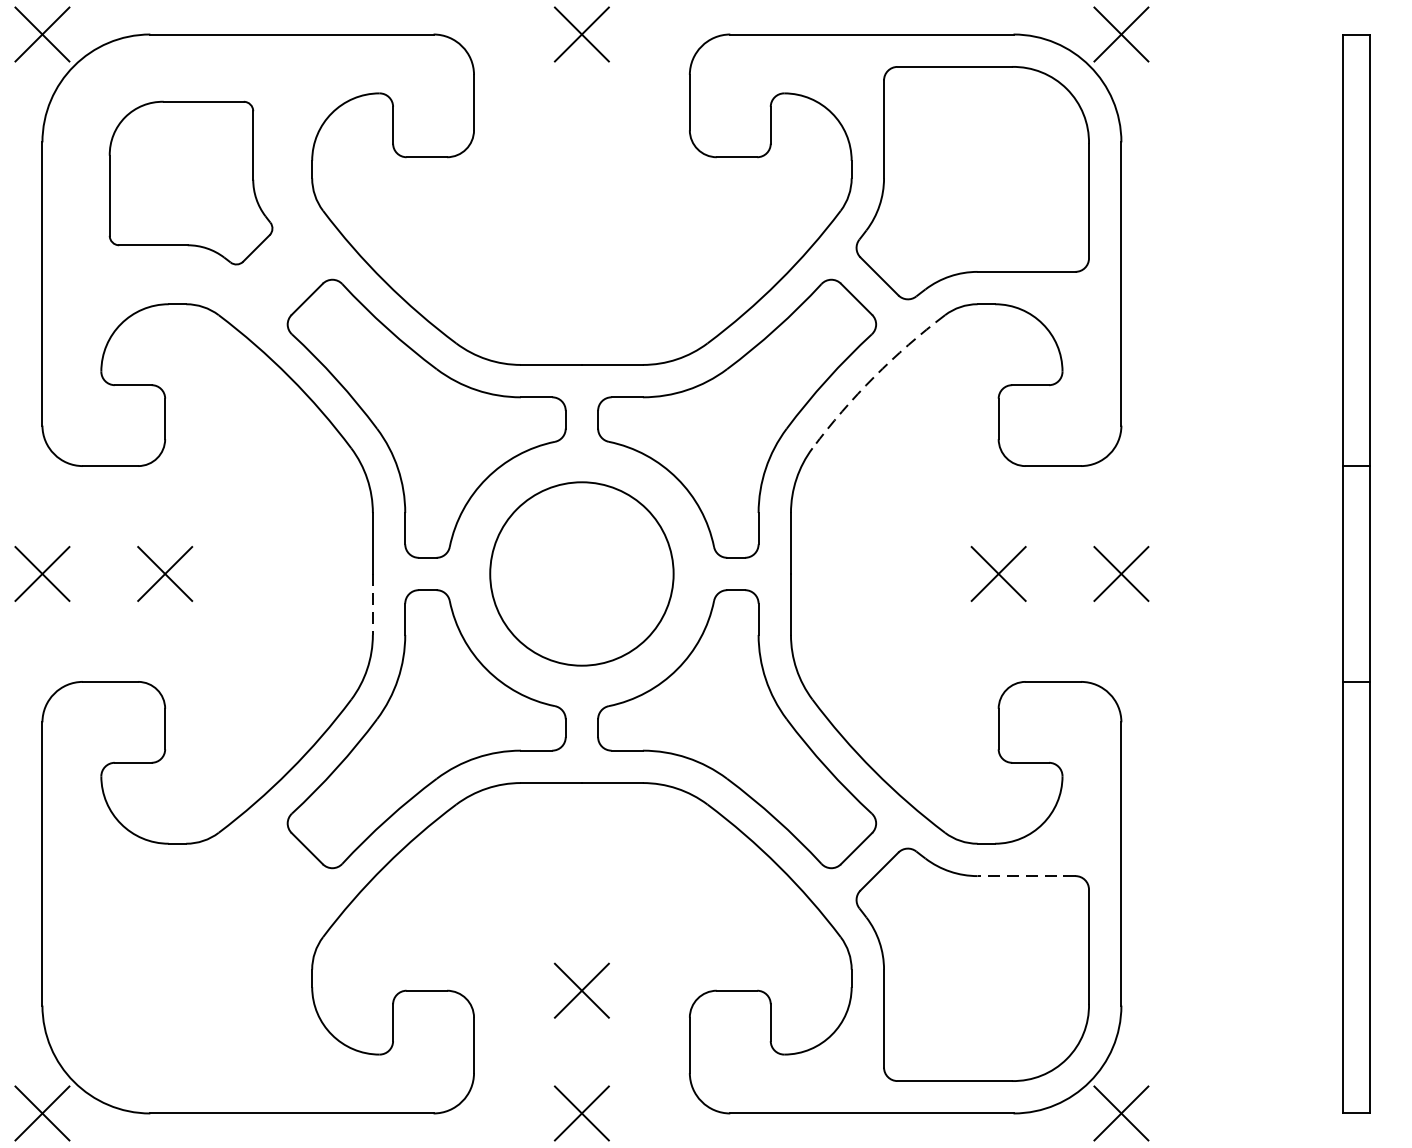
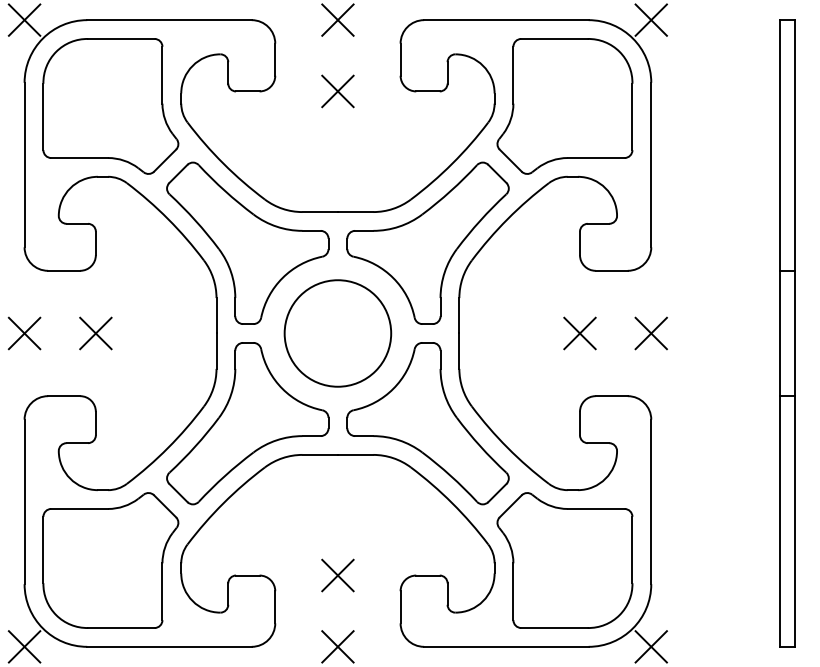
part: (581, 157) -> (337, 91), added
part: (190, 183) -> (110, 106), size x1.43
arc: (873, 377) -> (507, 219), dashed -> solid
line: (372, 604) -> (216, 351), dashed -> solid
line: (1025, 875) -> (595, 508), dashed -> solid
part: (190, 964) -> (110, 560), added

